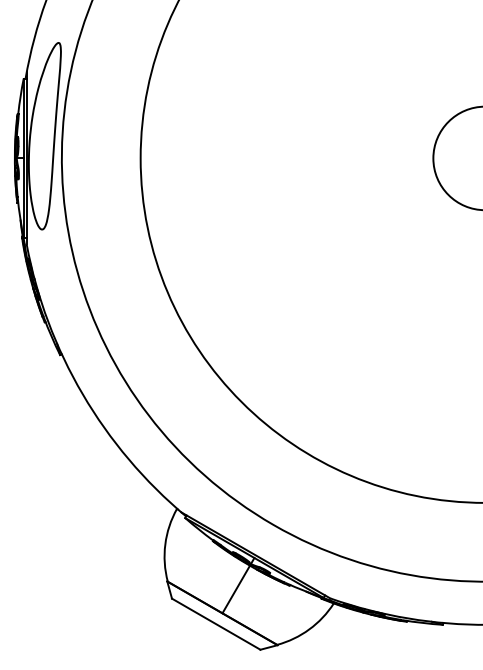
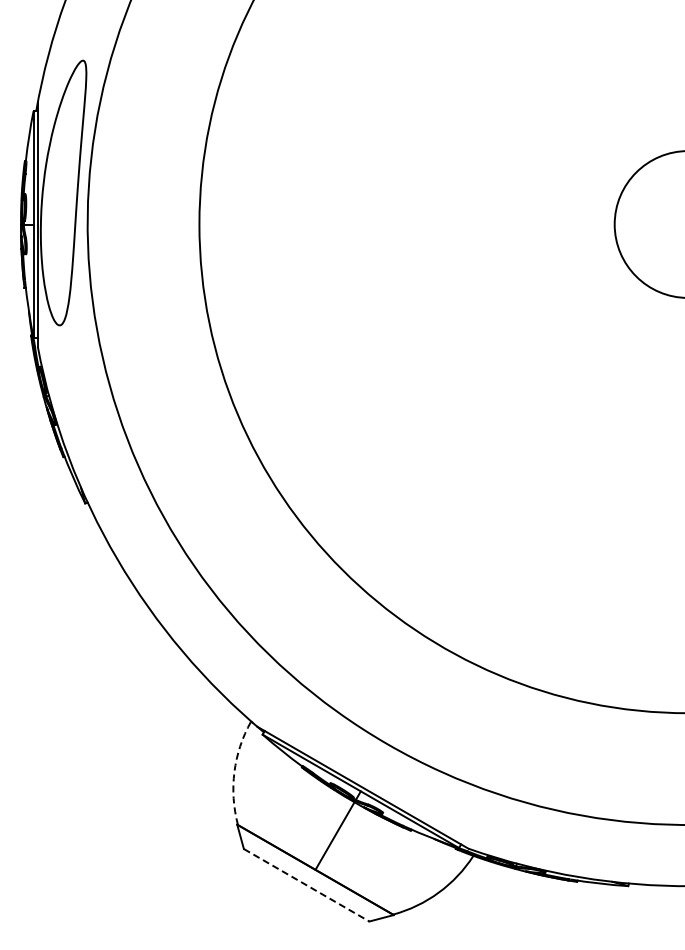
arc: (165, 544) -> (234, 772), solid -> dashed
line: (216, 624) -> (307, 885), solid -> dashed

